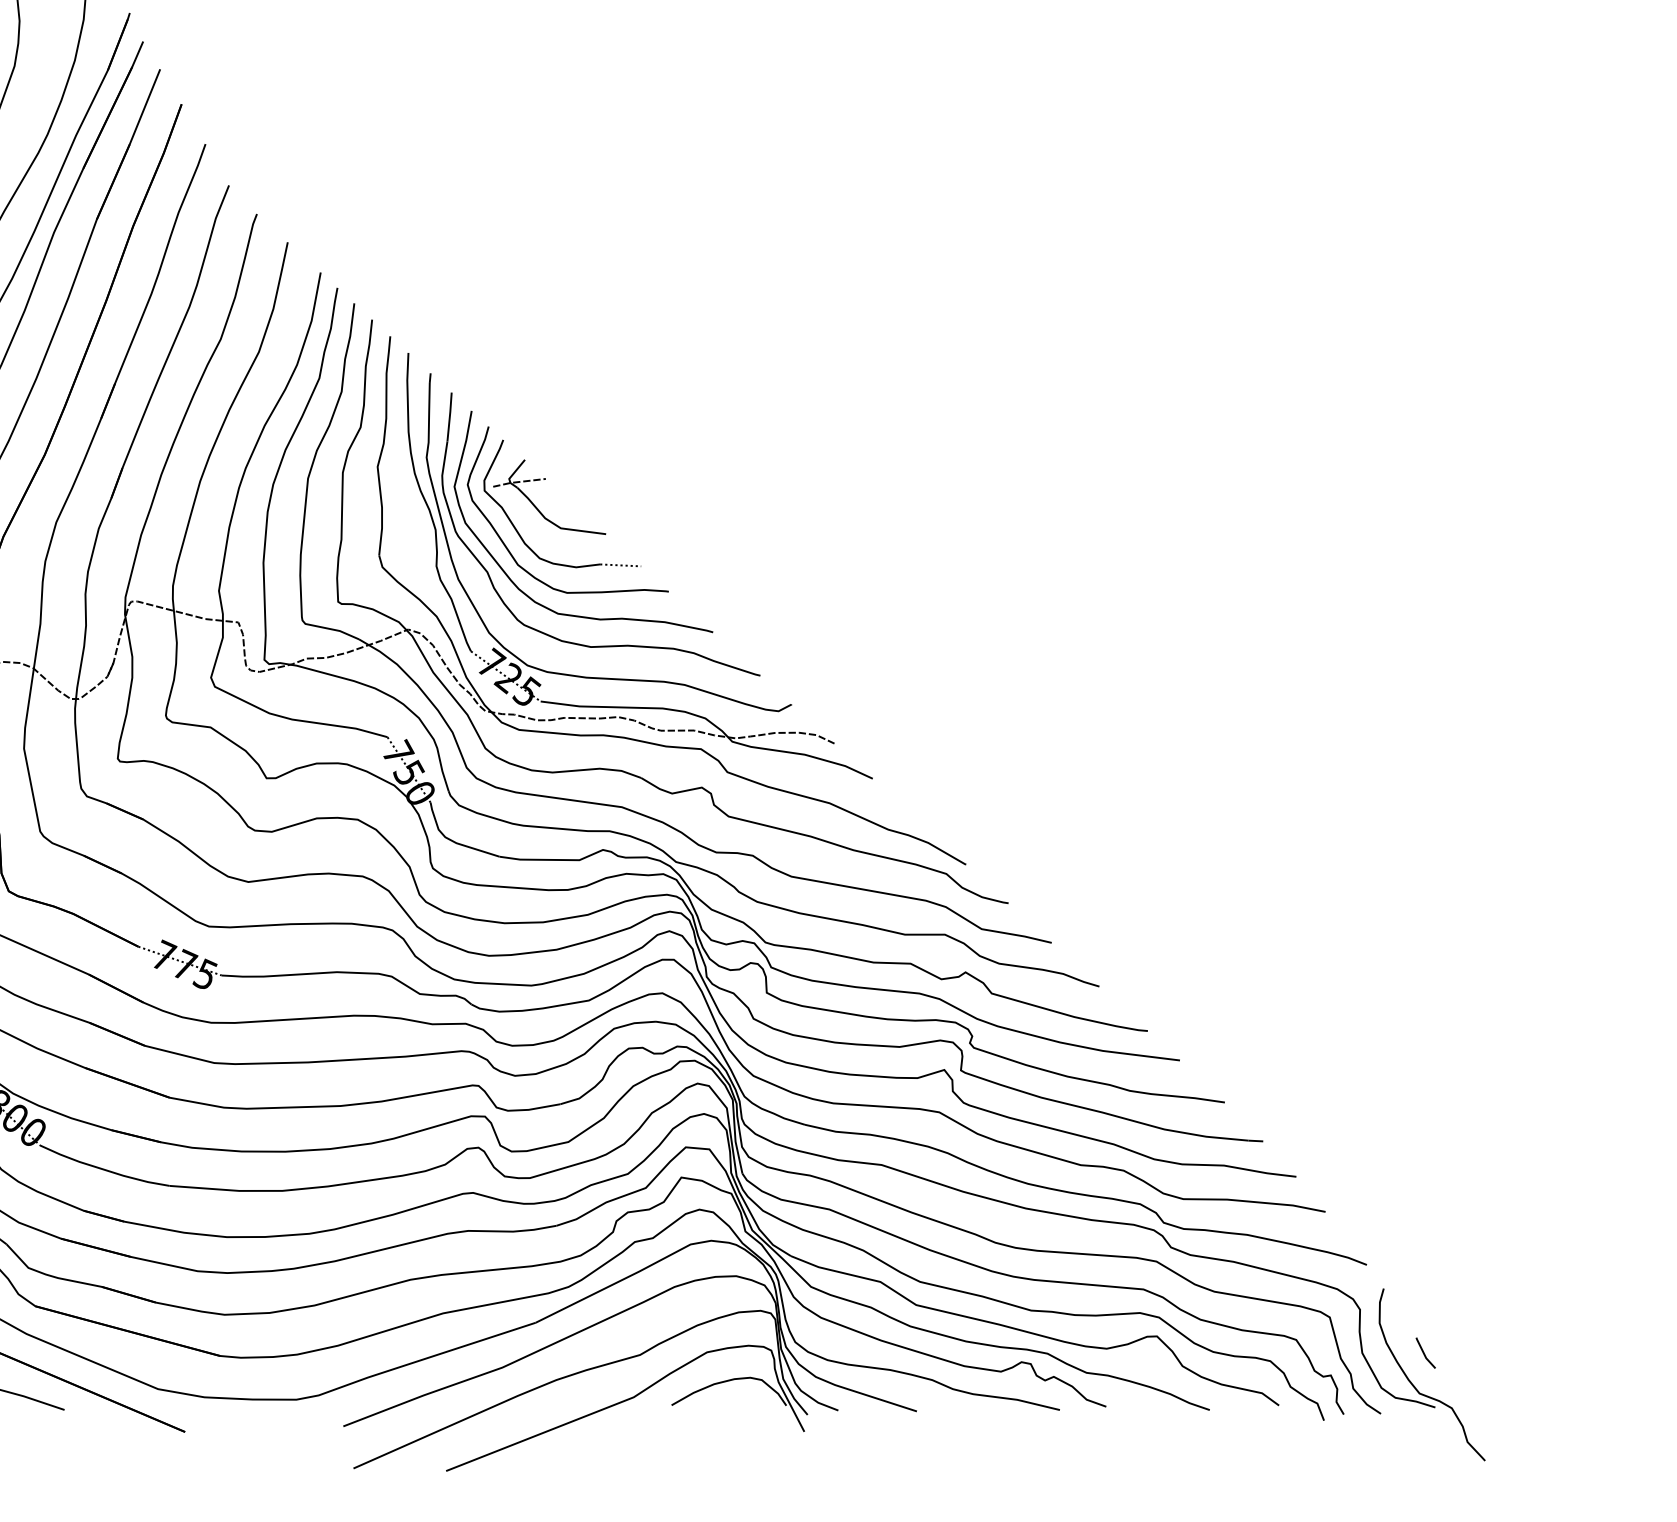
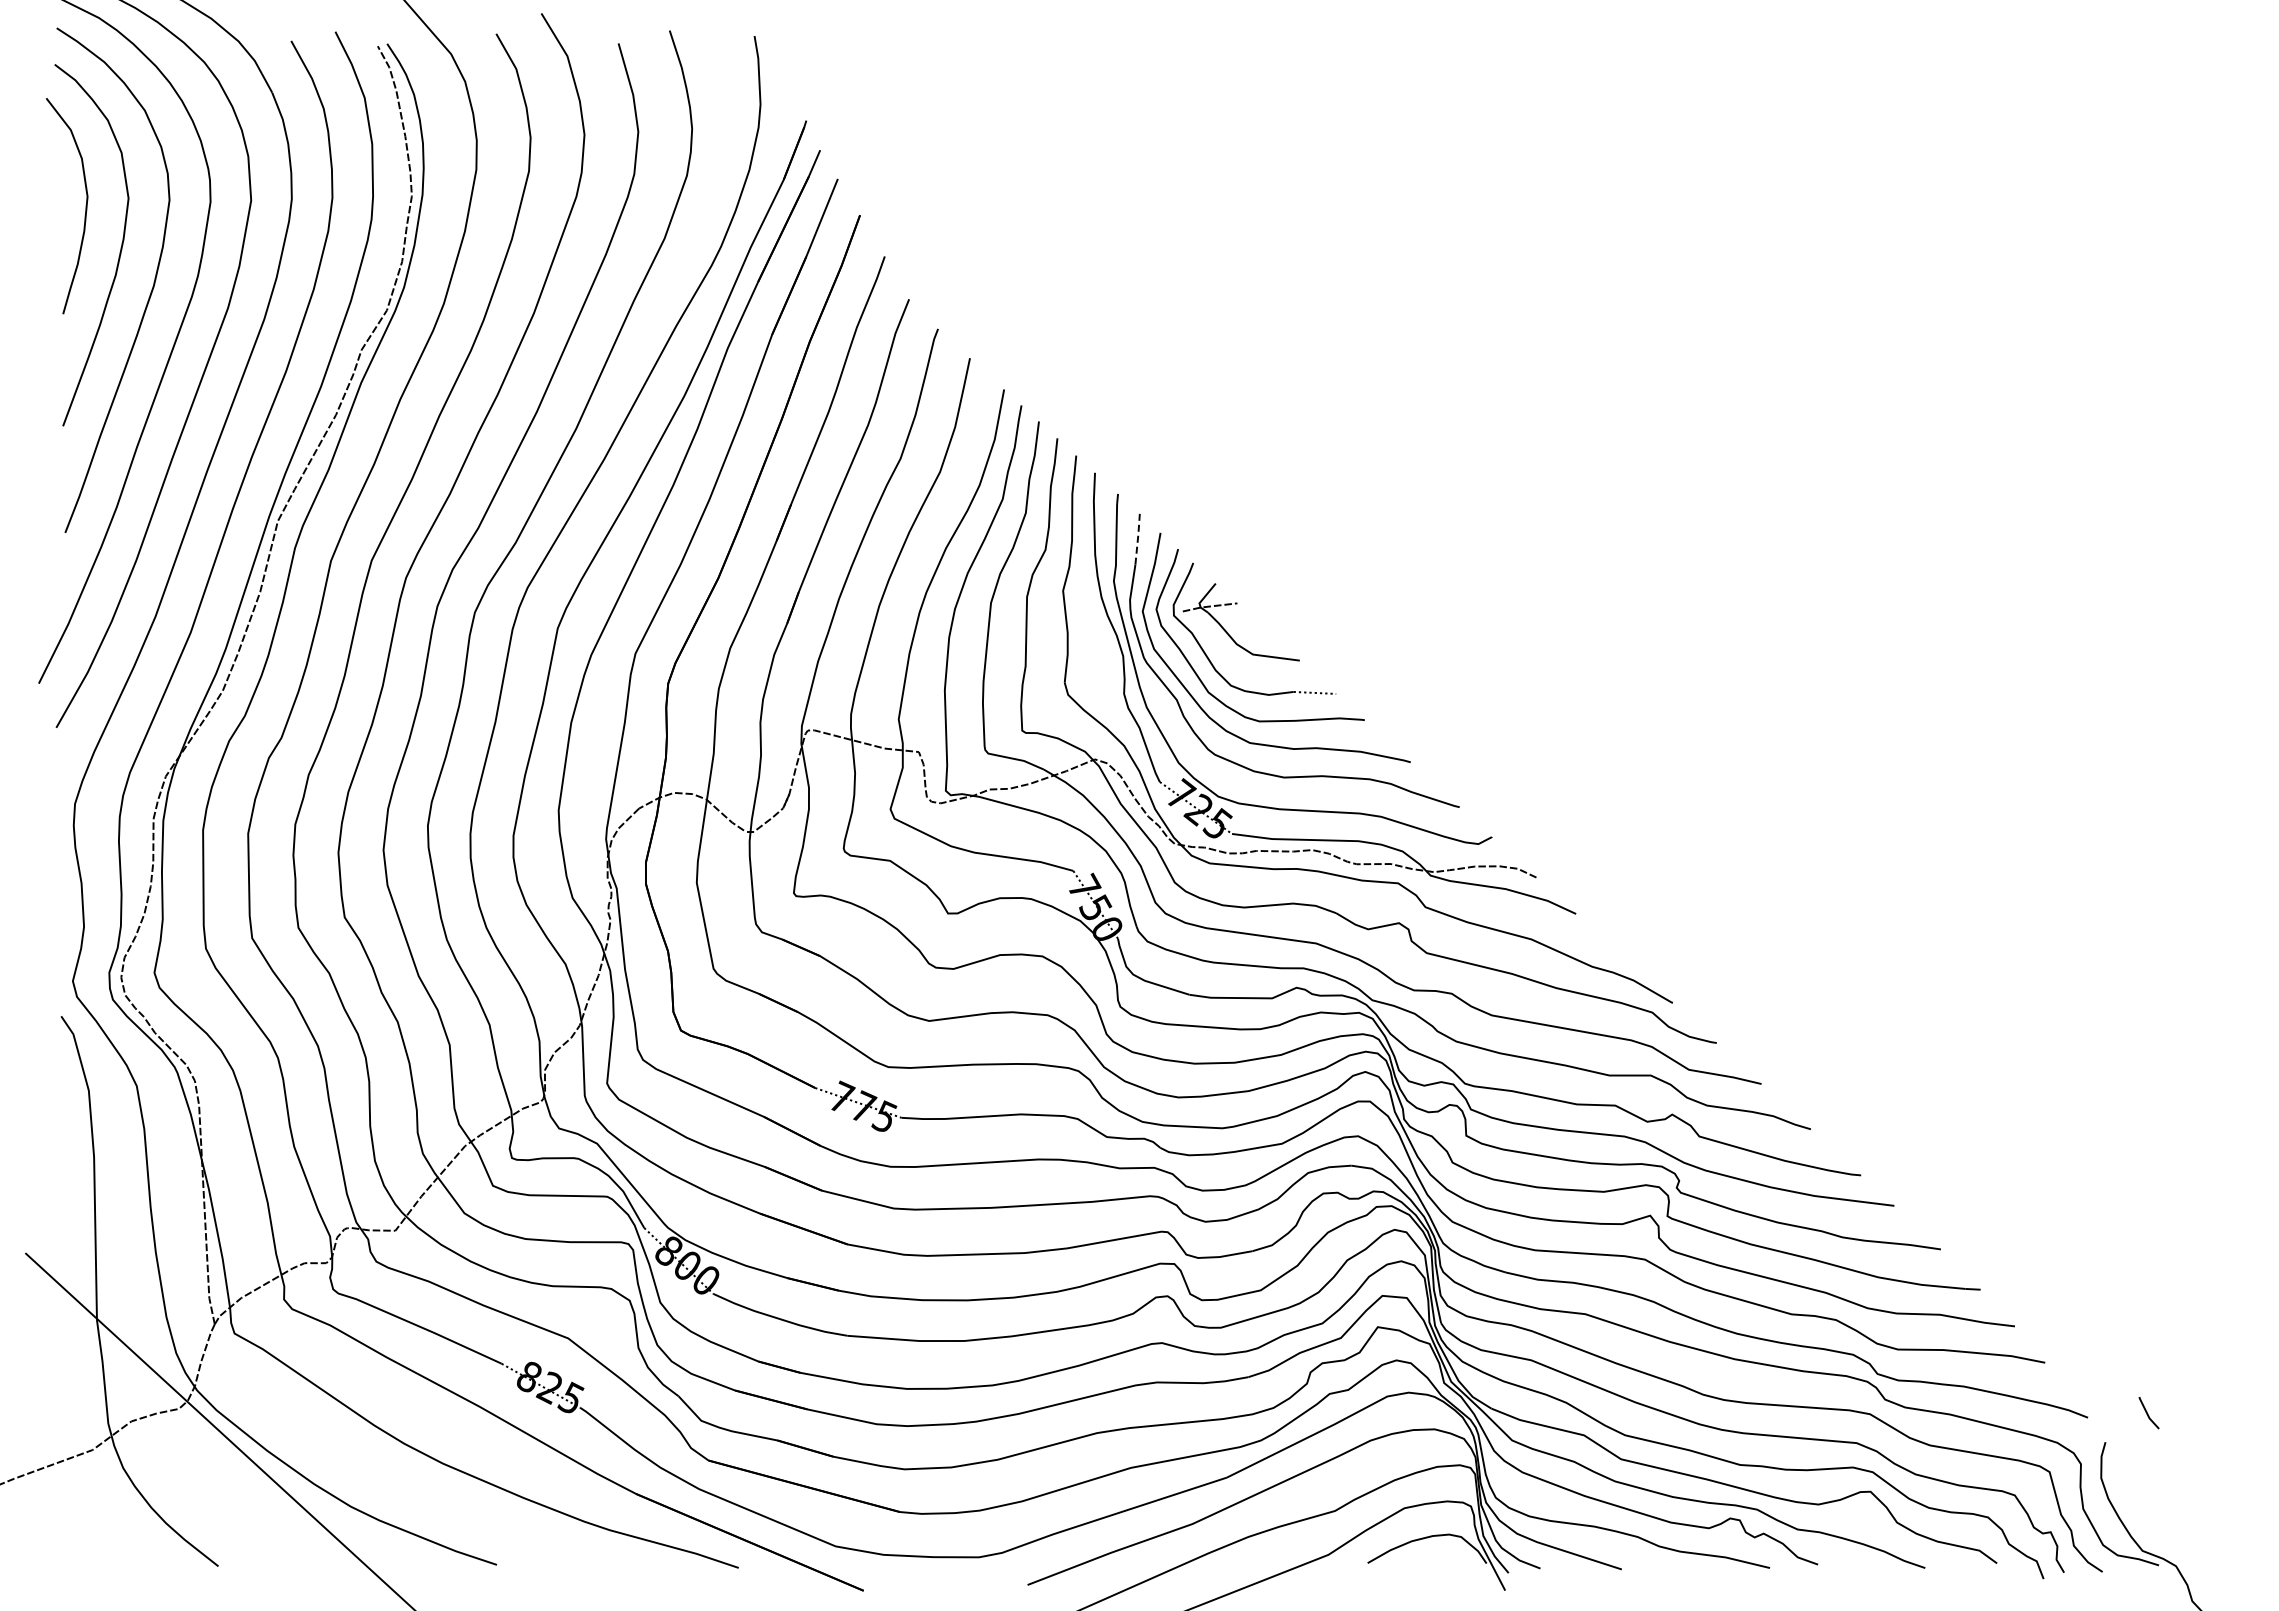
line: (450, 416) -> (1138, 538), solid -> dashed
line: (1425, 1353) -> (2148, 1413), moved

